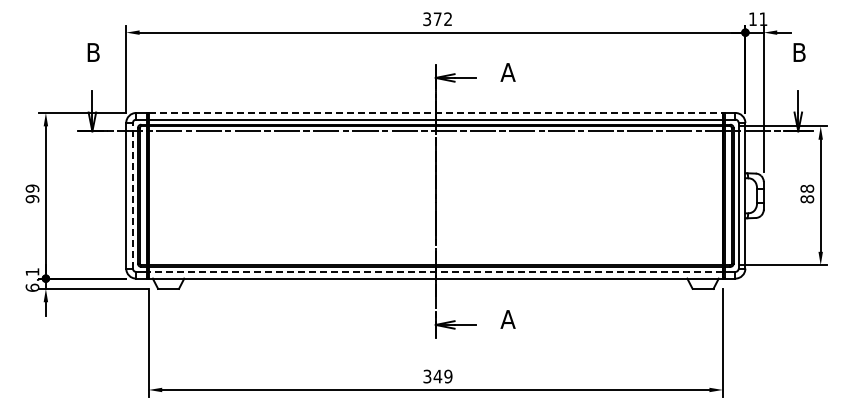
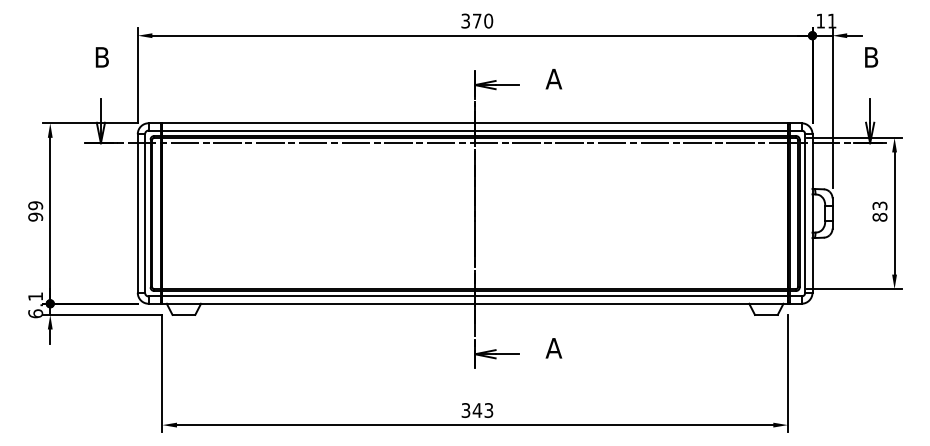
text: (448, 19) -> (488, 21), 372 -> 370
line: (435, 112) -> (474, 122), dashed -> solid
text: (807, 188) -> (880, 205), 88 -> 83
line: (132, 195) -> (144, 213), dashed -> solid
line: (435, 271) -> (474, 296), dashed -> solid
text: (448, 376) -> (488, 410), 349 -> 343

